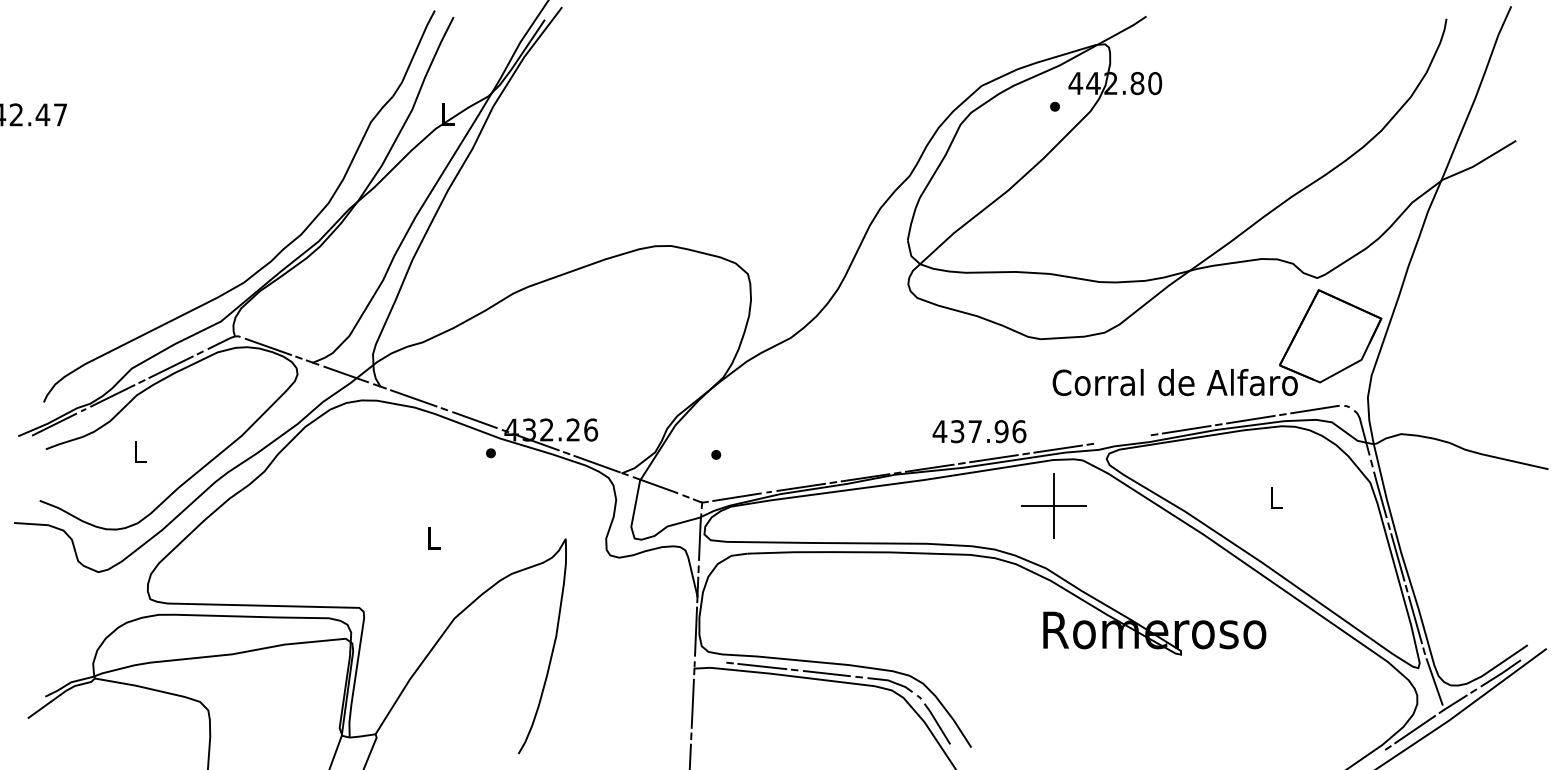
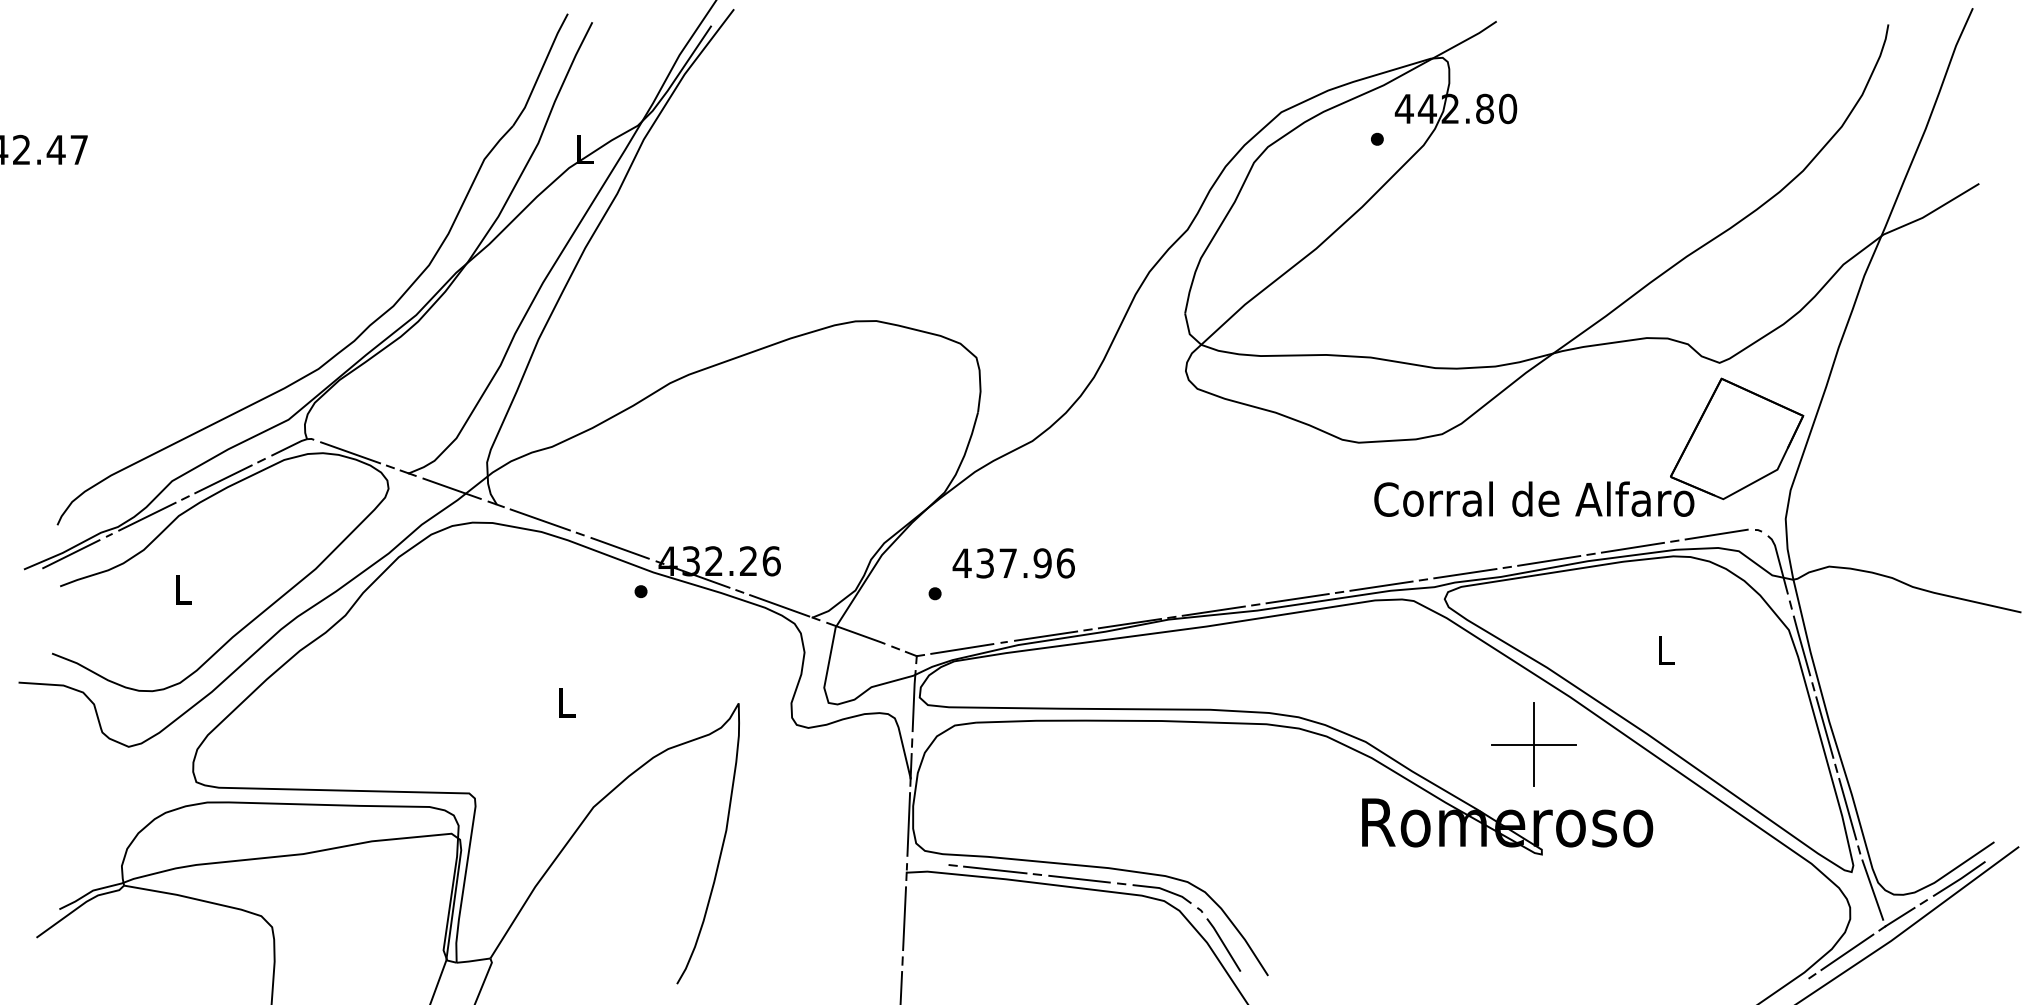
text: (979, 431) -> (1013, 563), moved
line: (1122, 439) -> (1465, 573), added
part: (1053, 505) -> (1533, 743), moved

